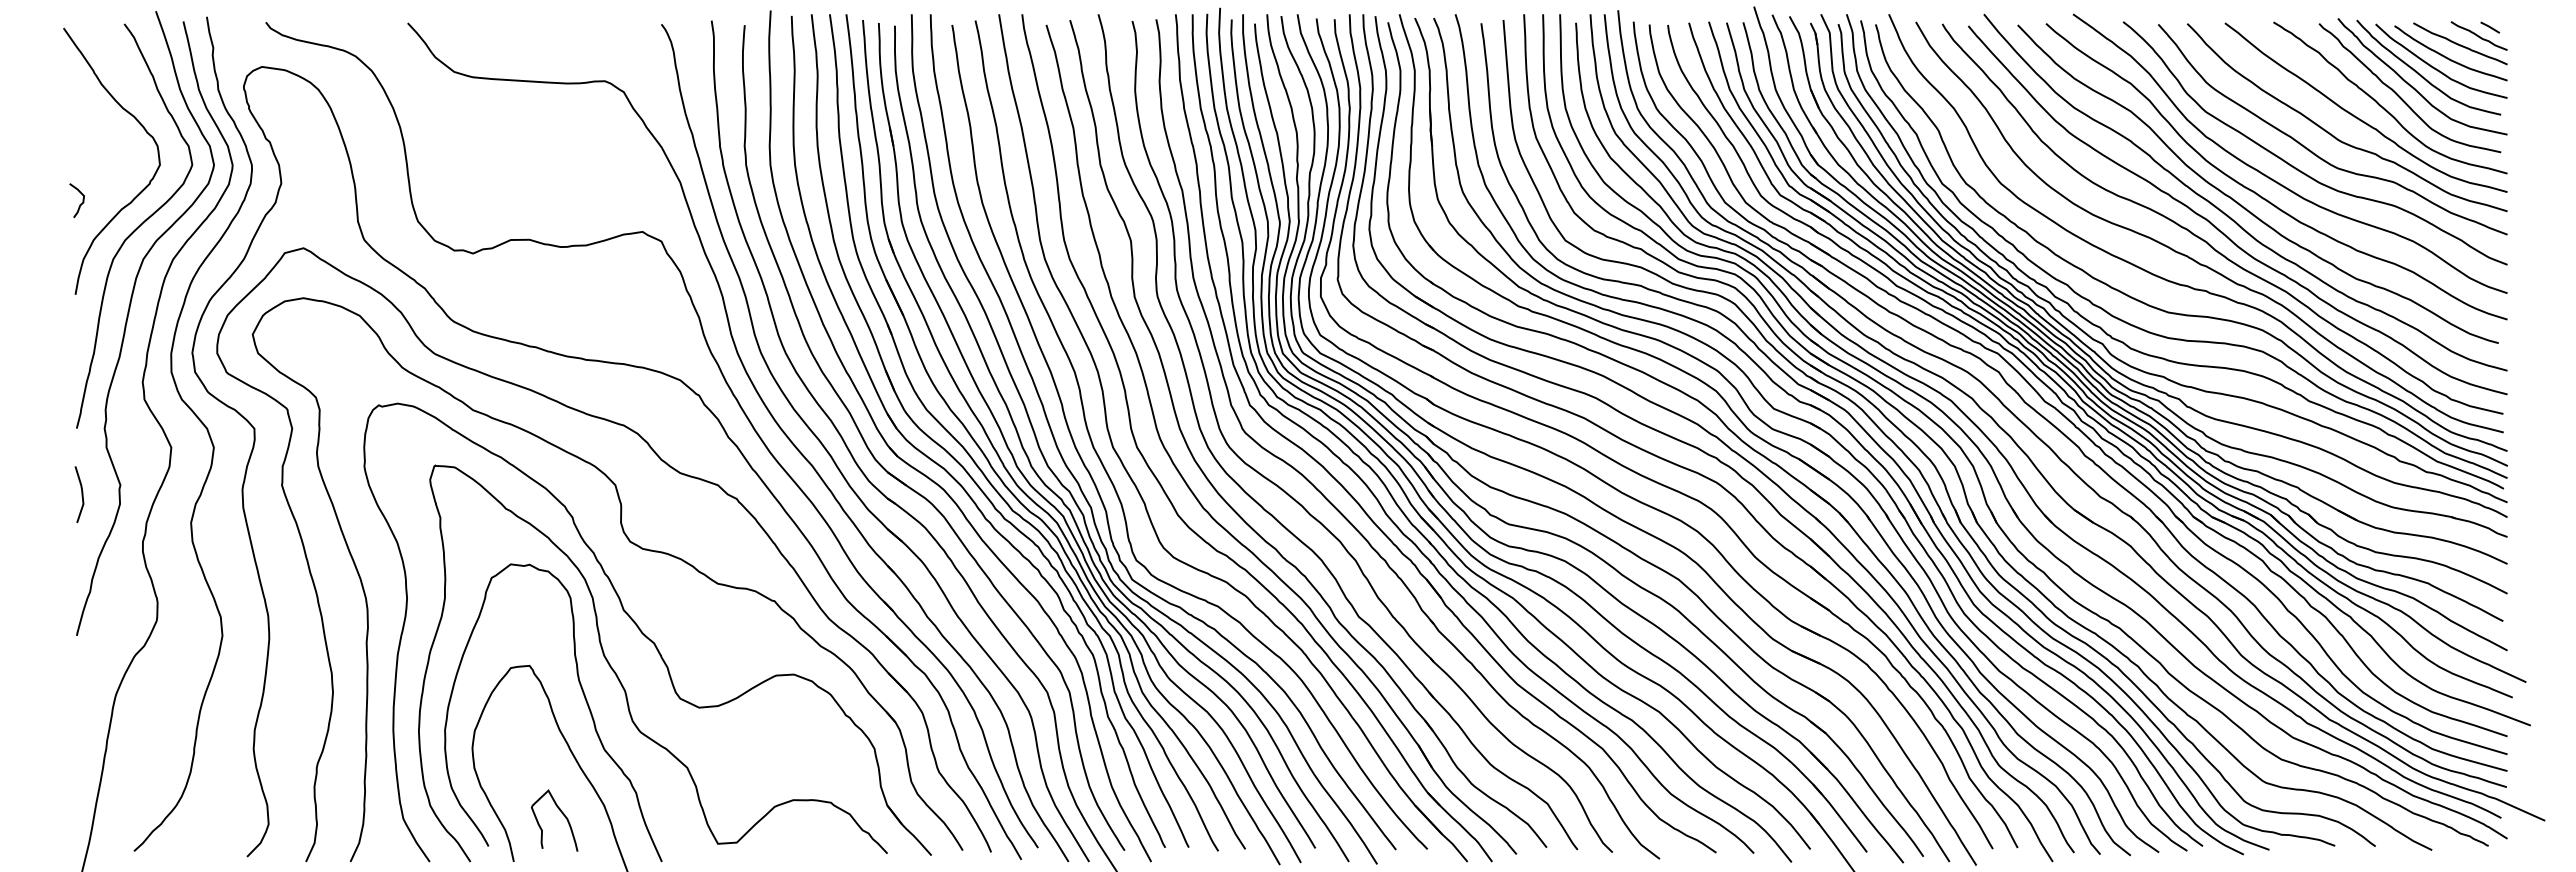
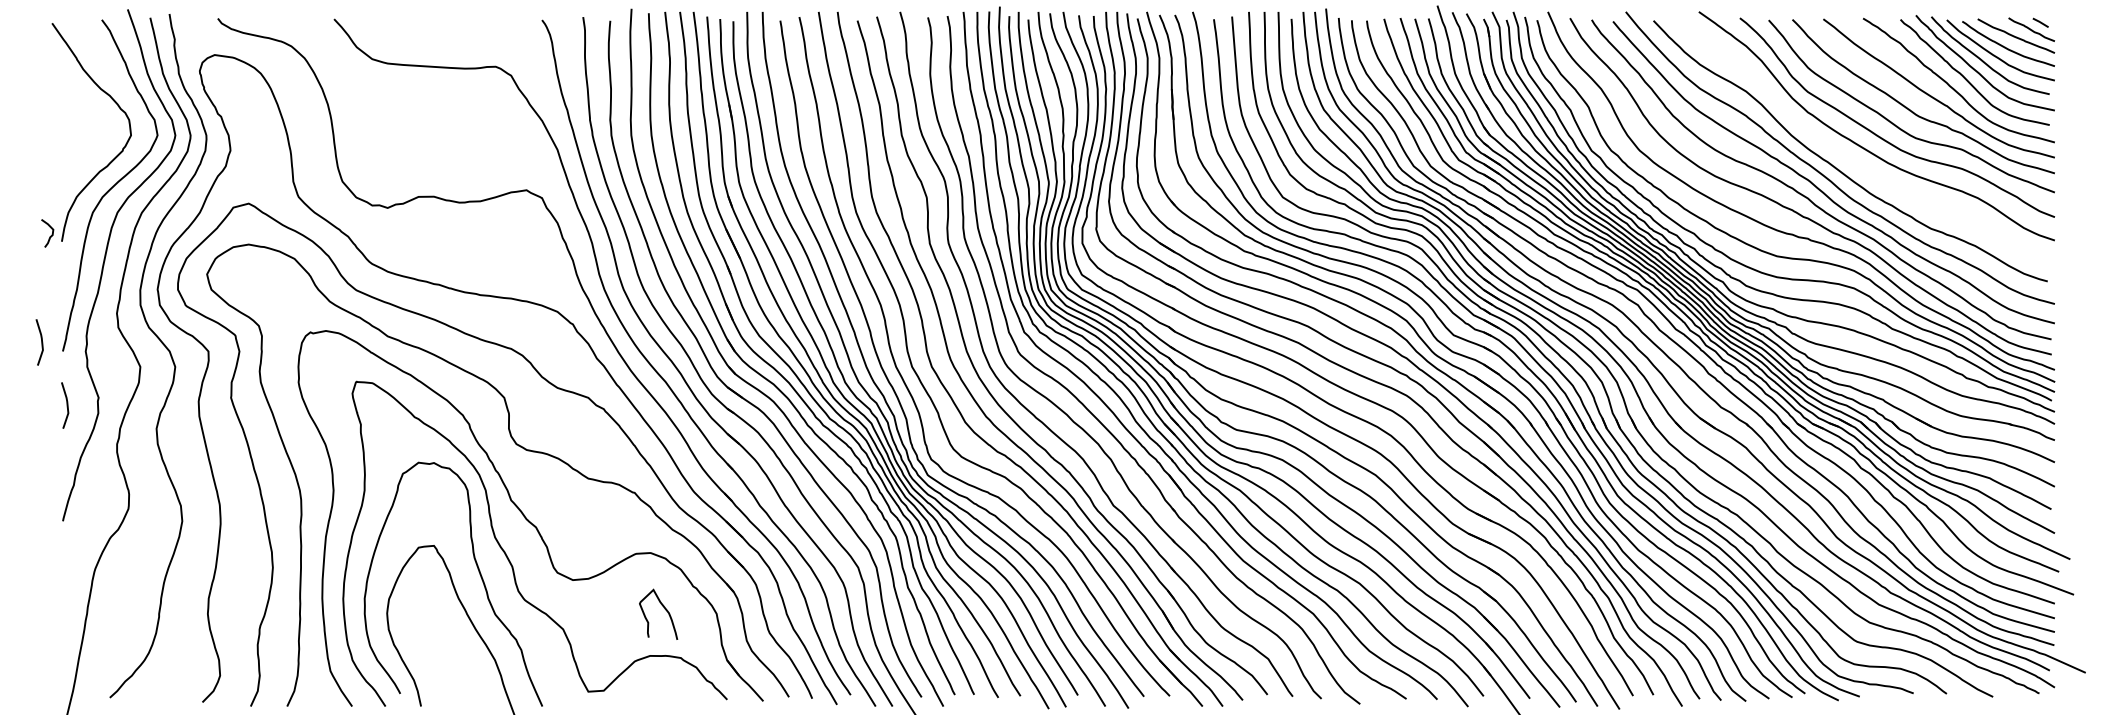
curve: (2259, 194) -> (1851, 159), removed
curve: (80, 203) -> (50, 235), moved
curve: (50, 417) -> (41, 342), added
curve: (561, 813) -> (664, 608), moved

